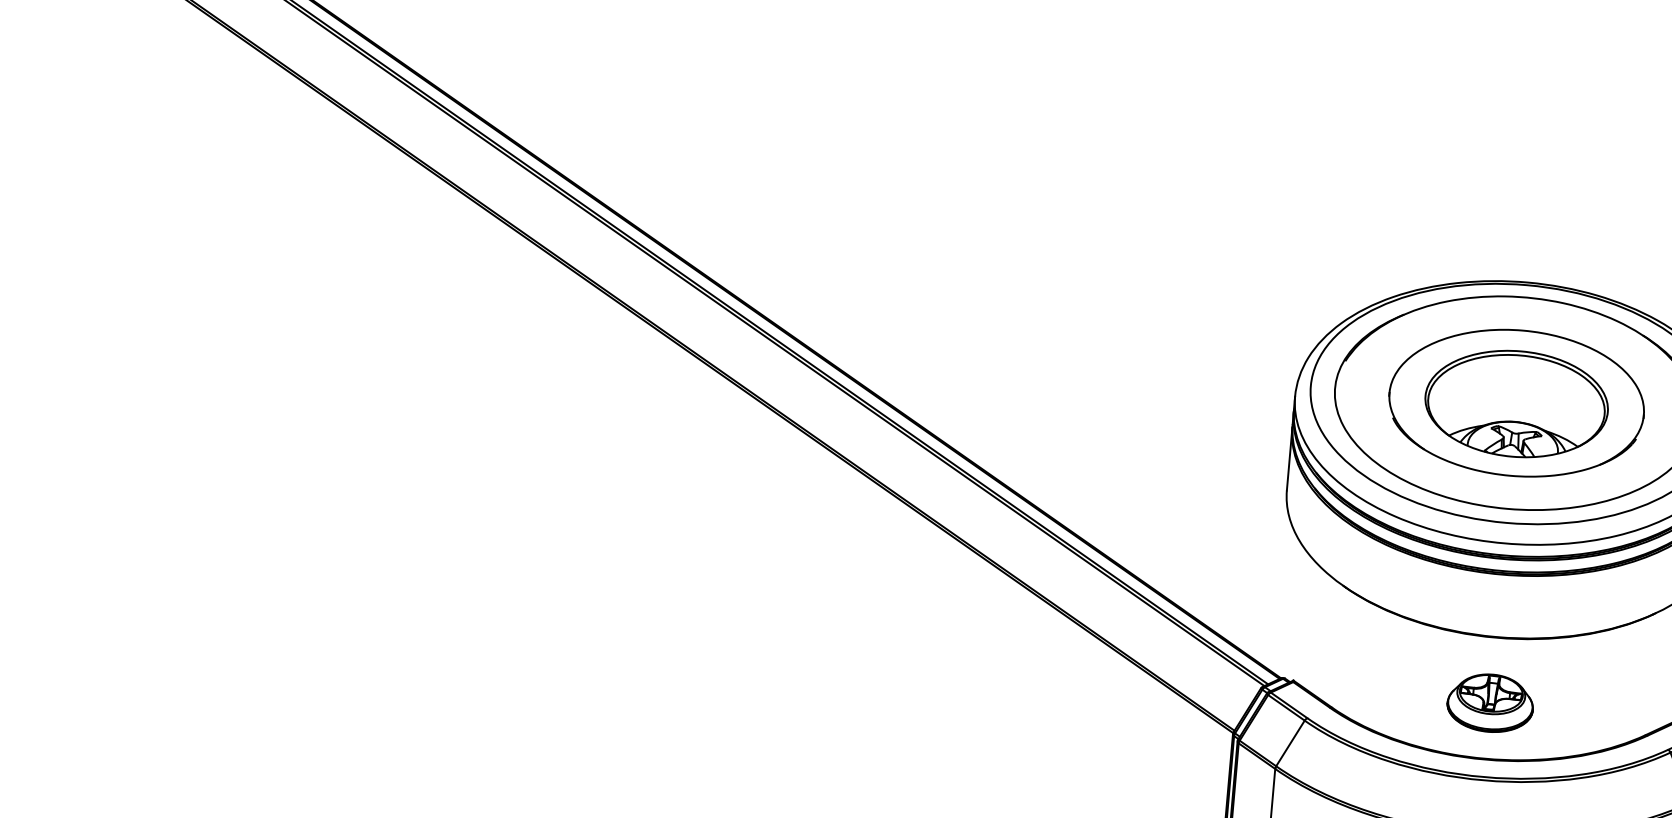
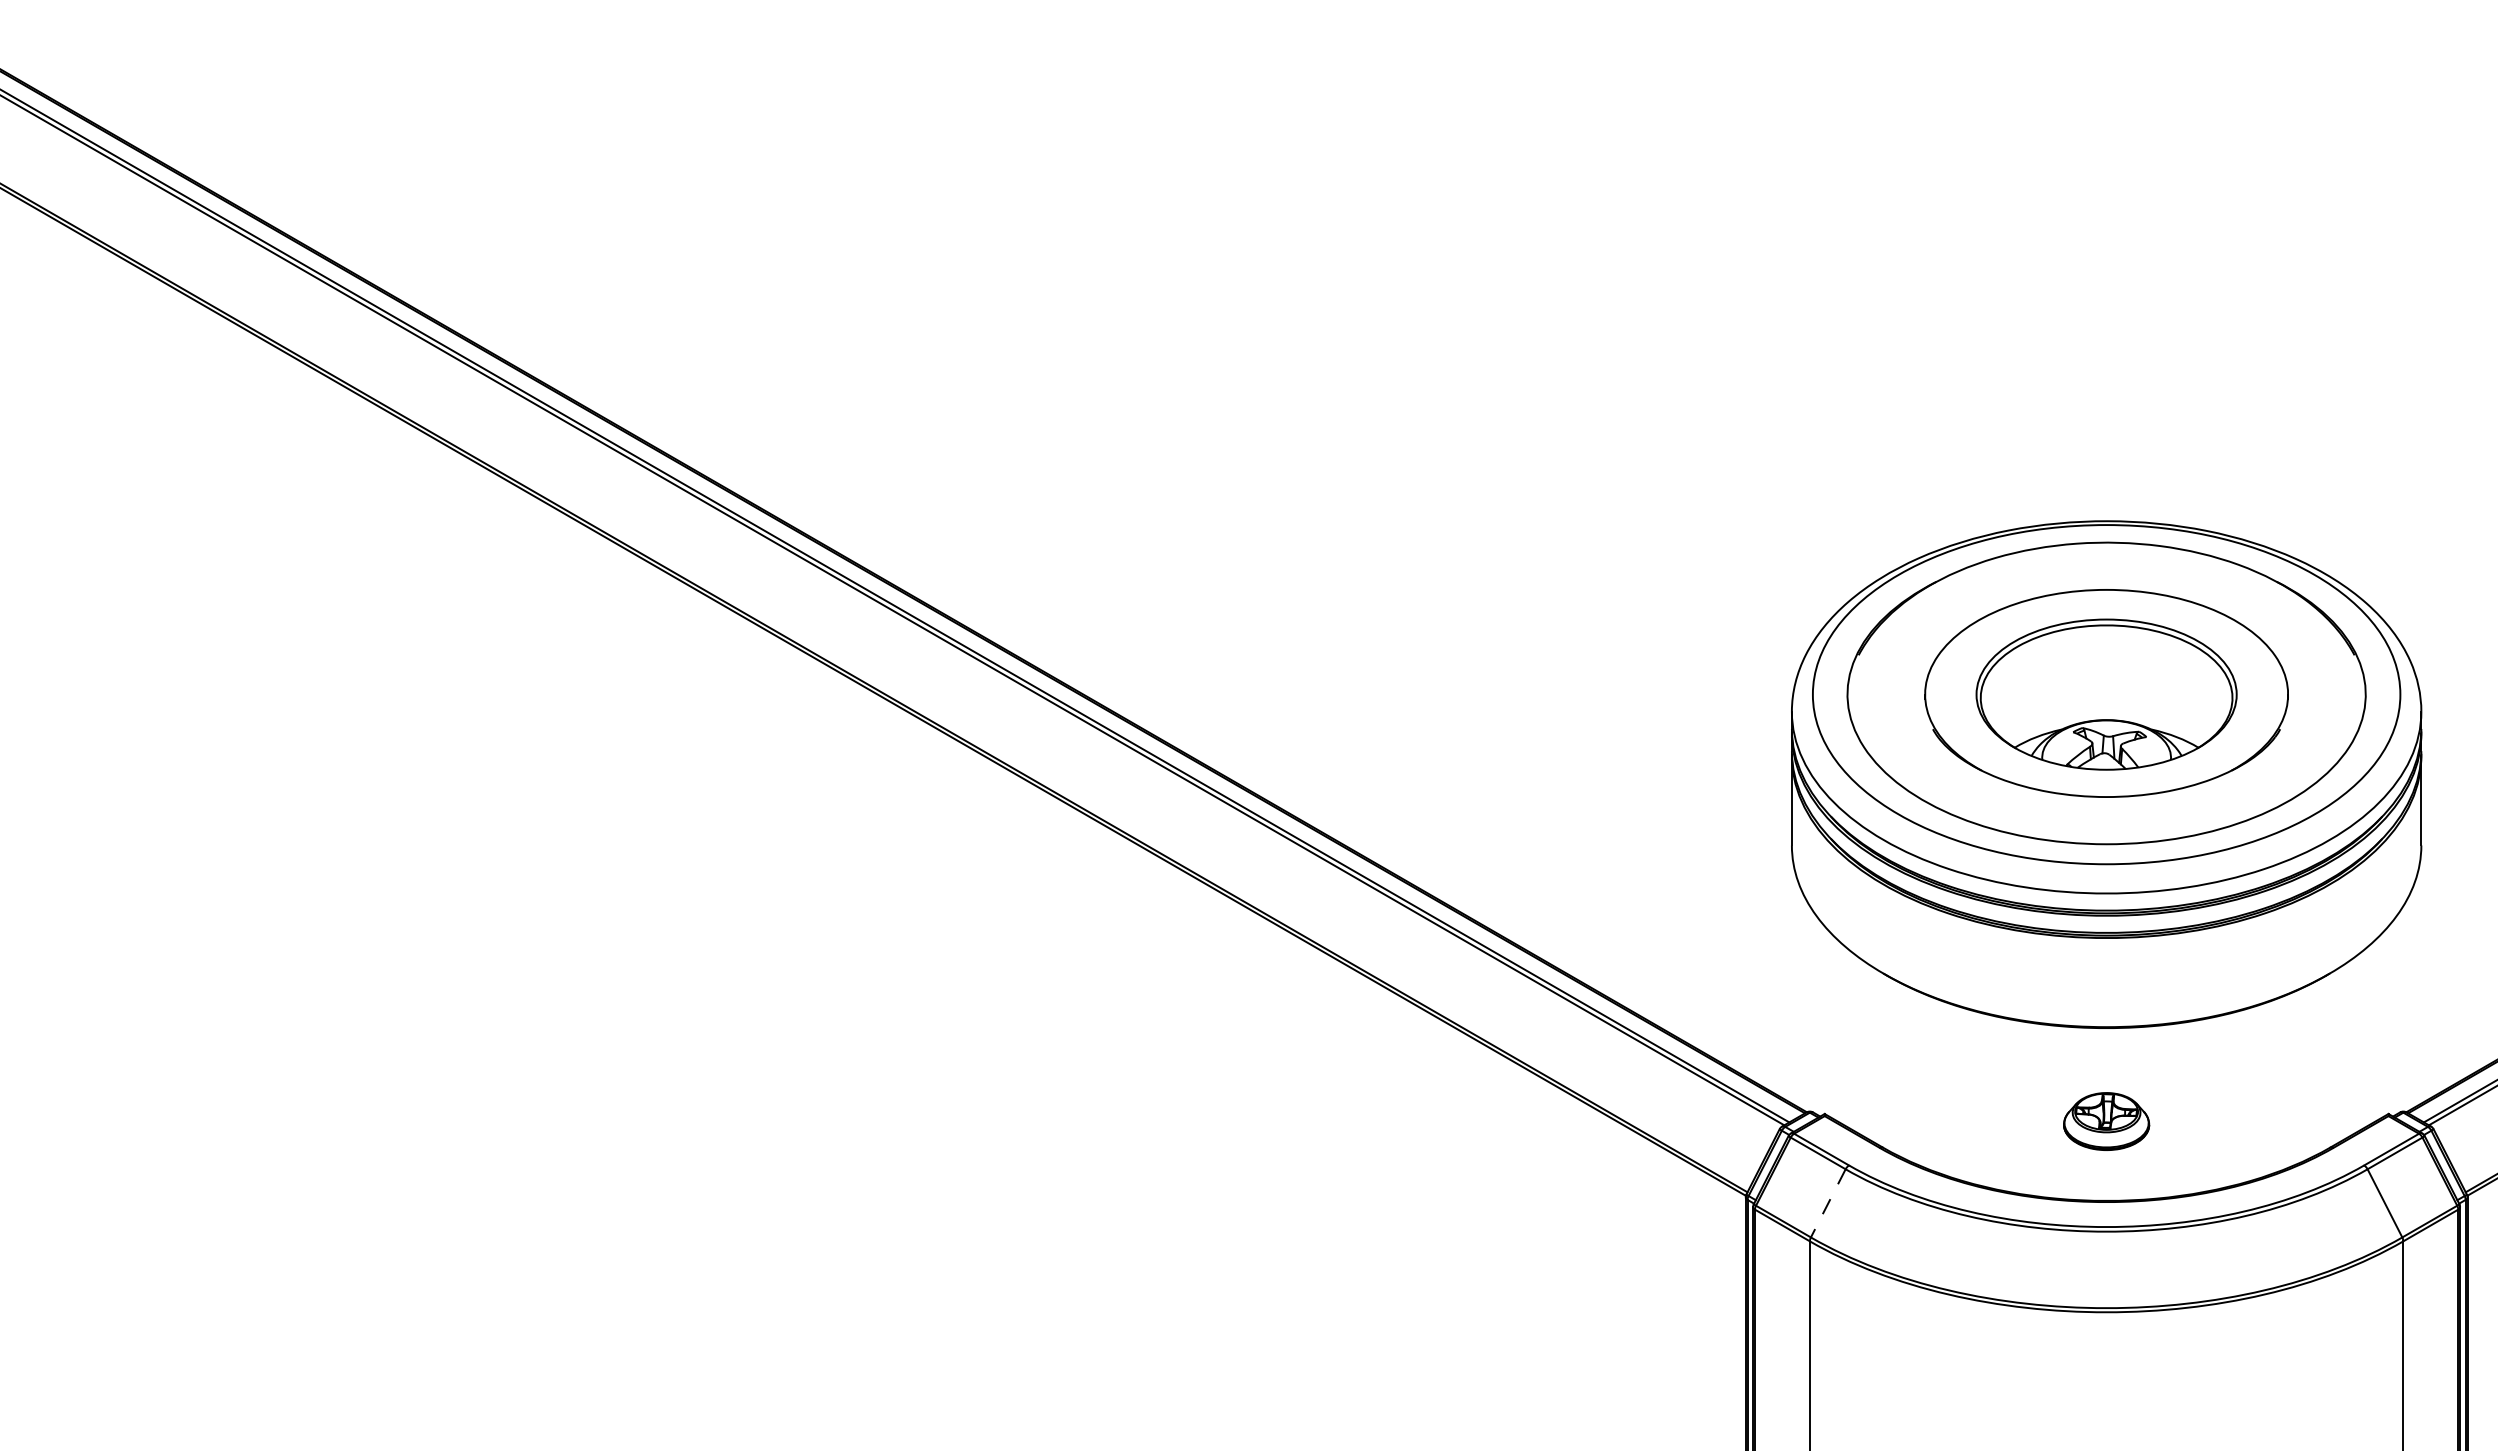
part: (1490, 703) -> (2106, 1121), size x0.7
line: (1290, 743) -> (1828, 1203), solid -> dashed

